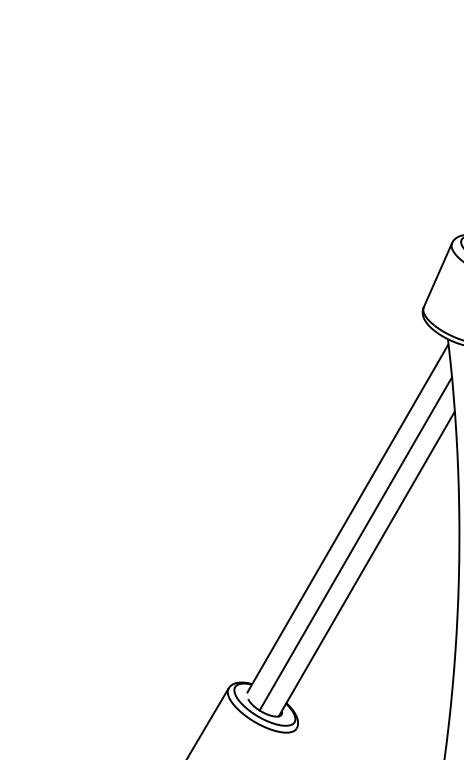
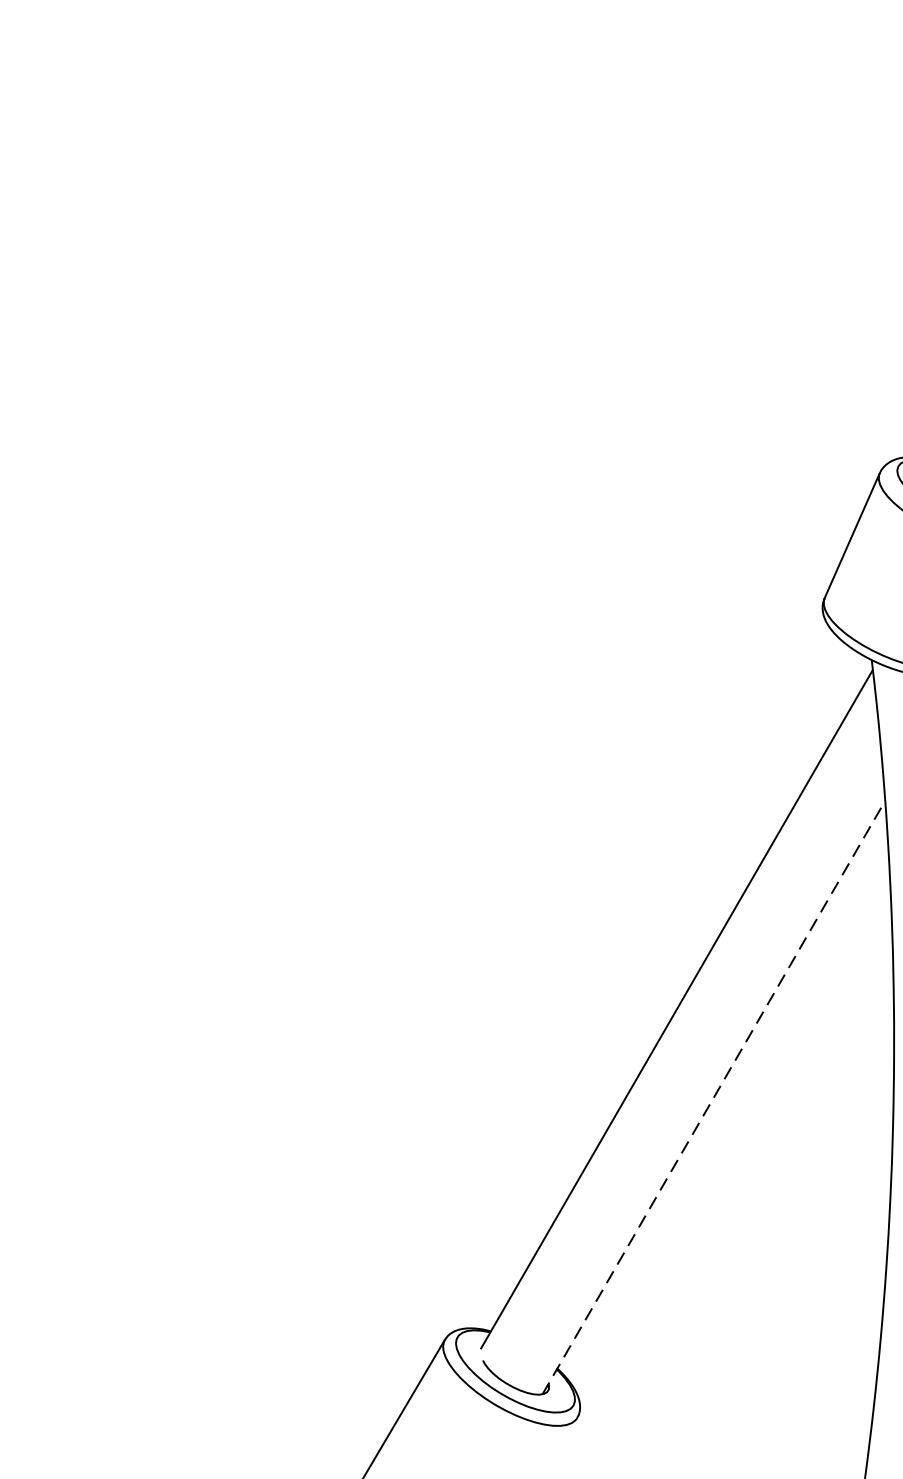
line: (355, 543) -> (691, 1057), removed
line: (367, 563) -> (715, 1096), solid -> dashed

